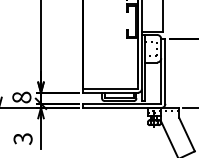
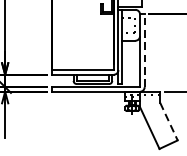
line: (165, 70) -> (144, 49), solid -> dashed
line: (187, 134) -> (169, 121), solid -> dashed

